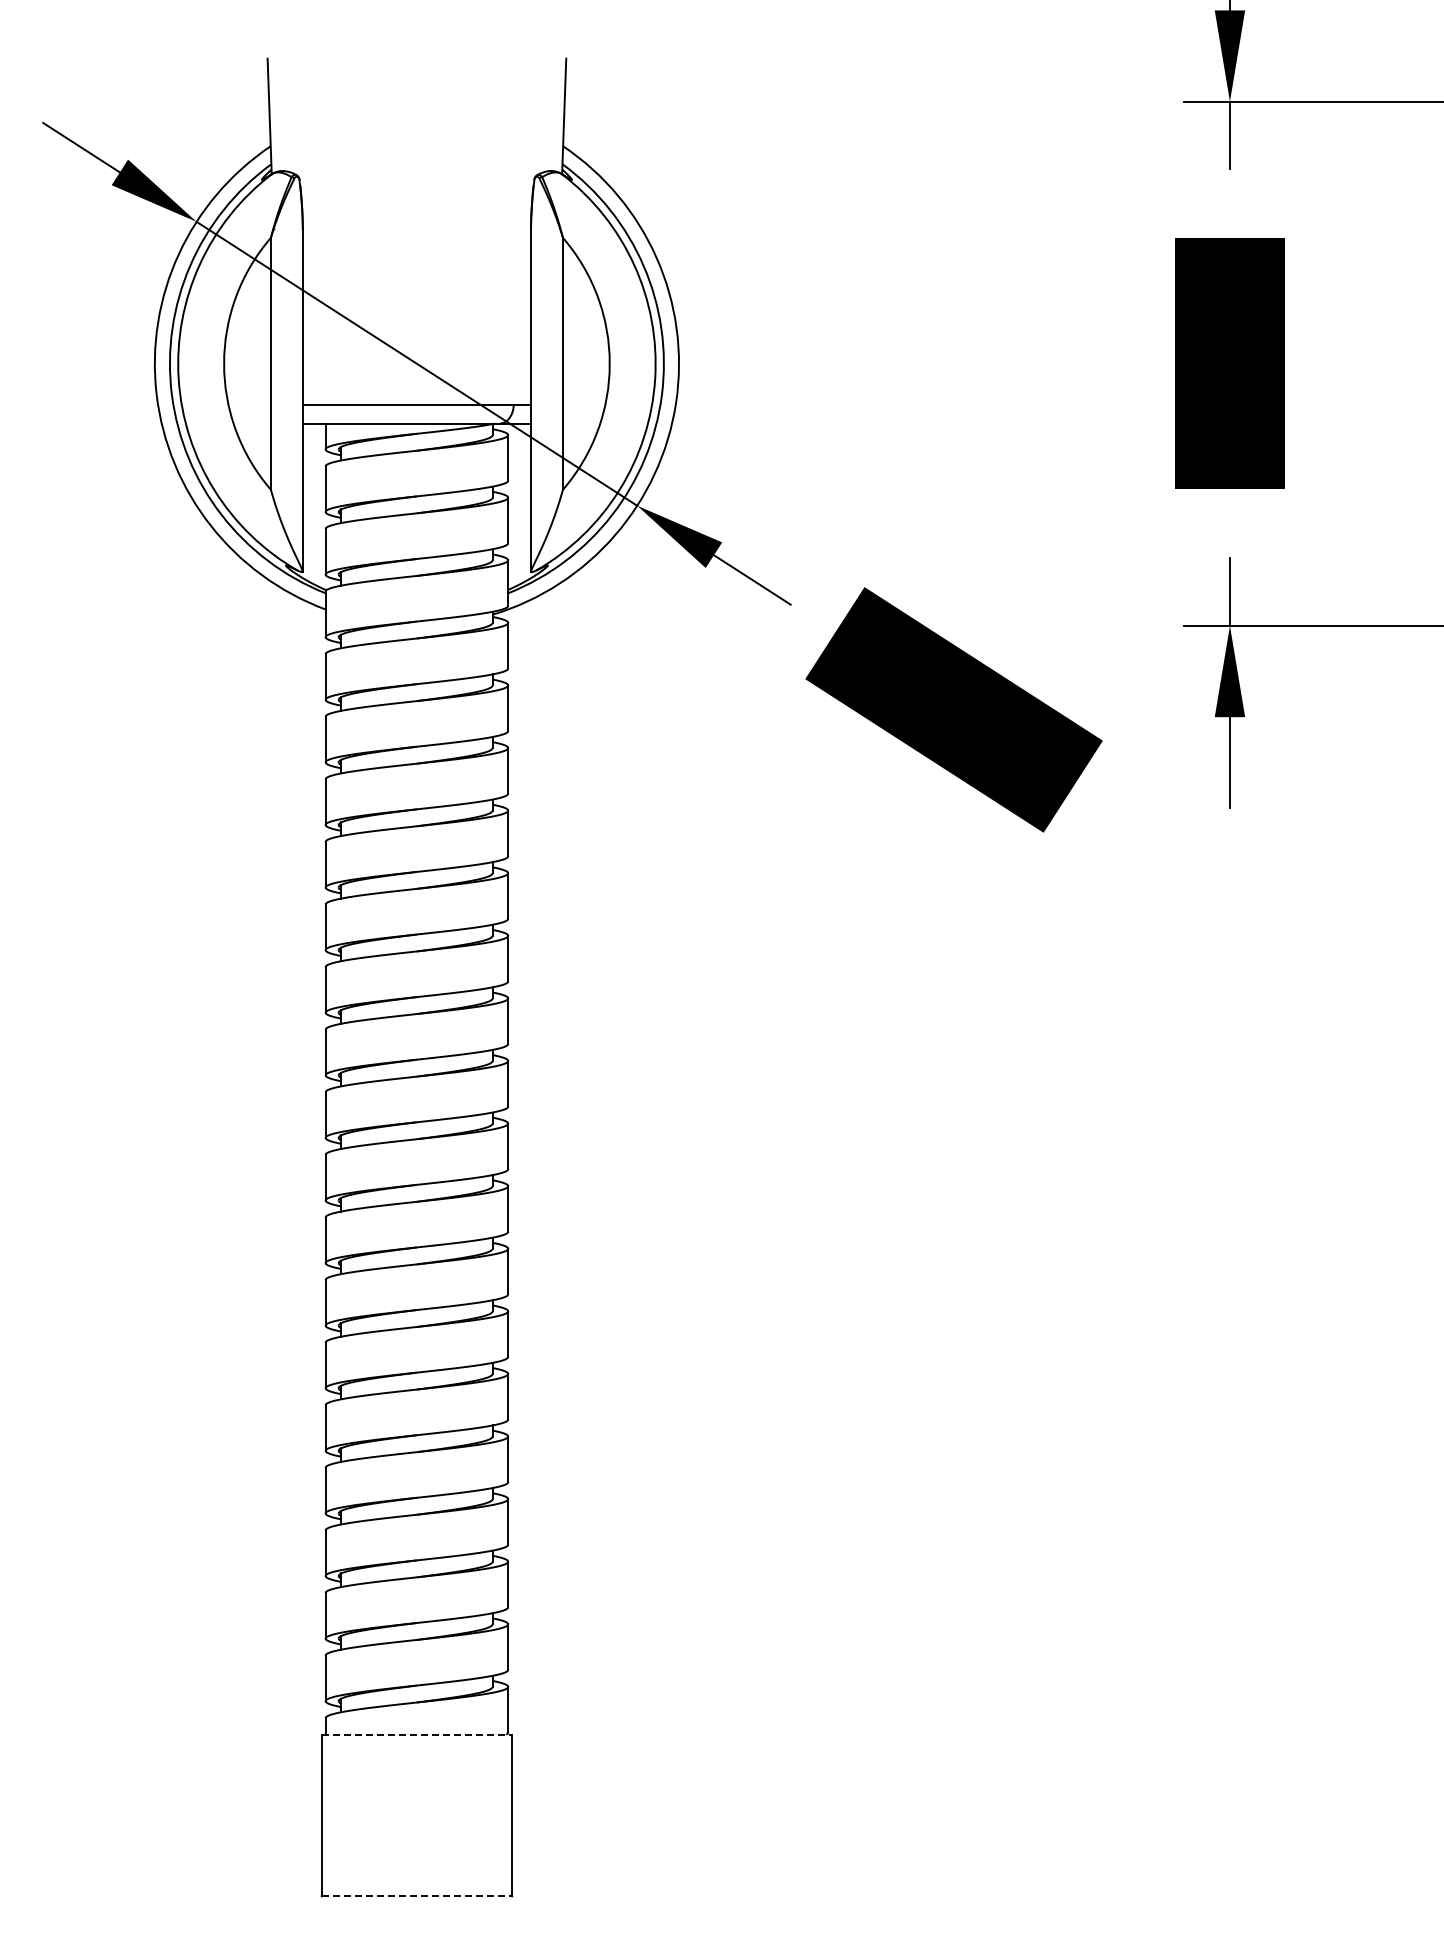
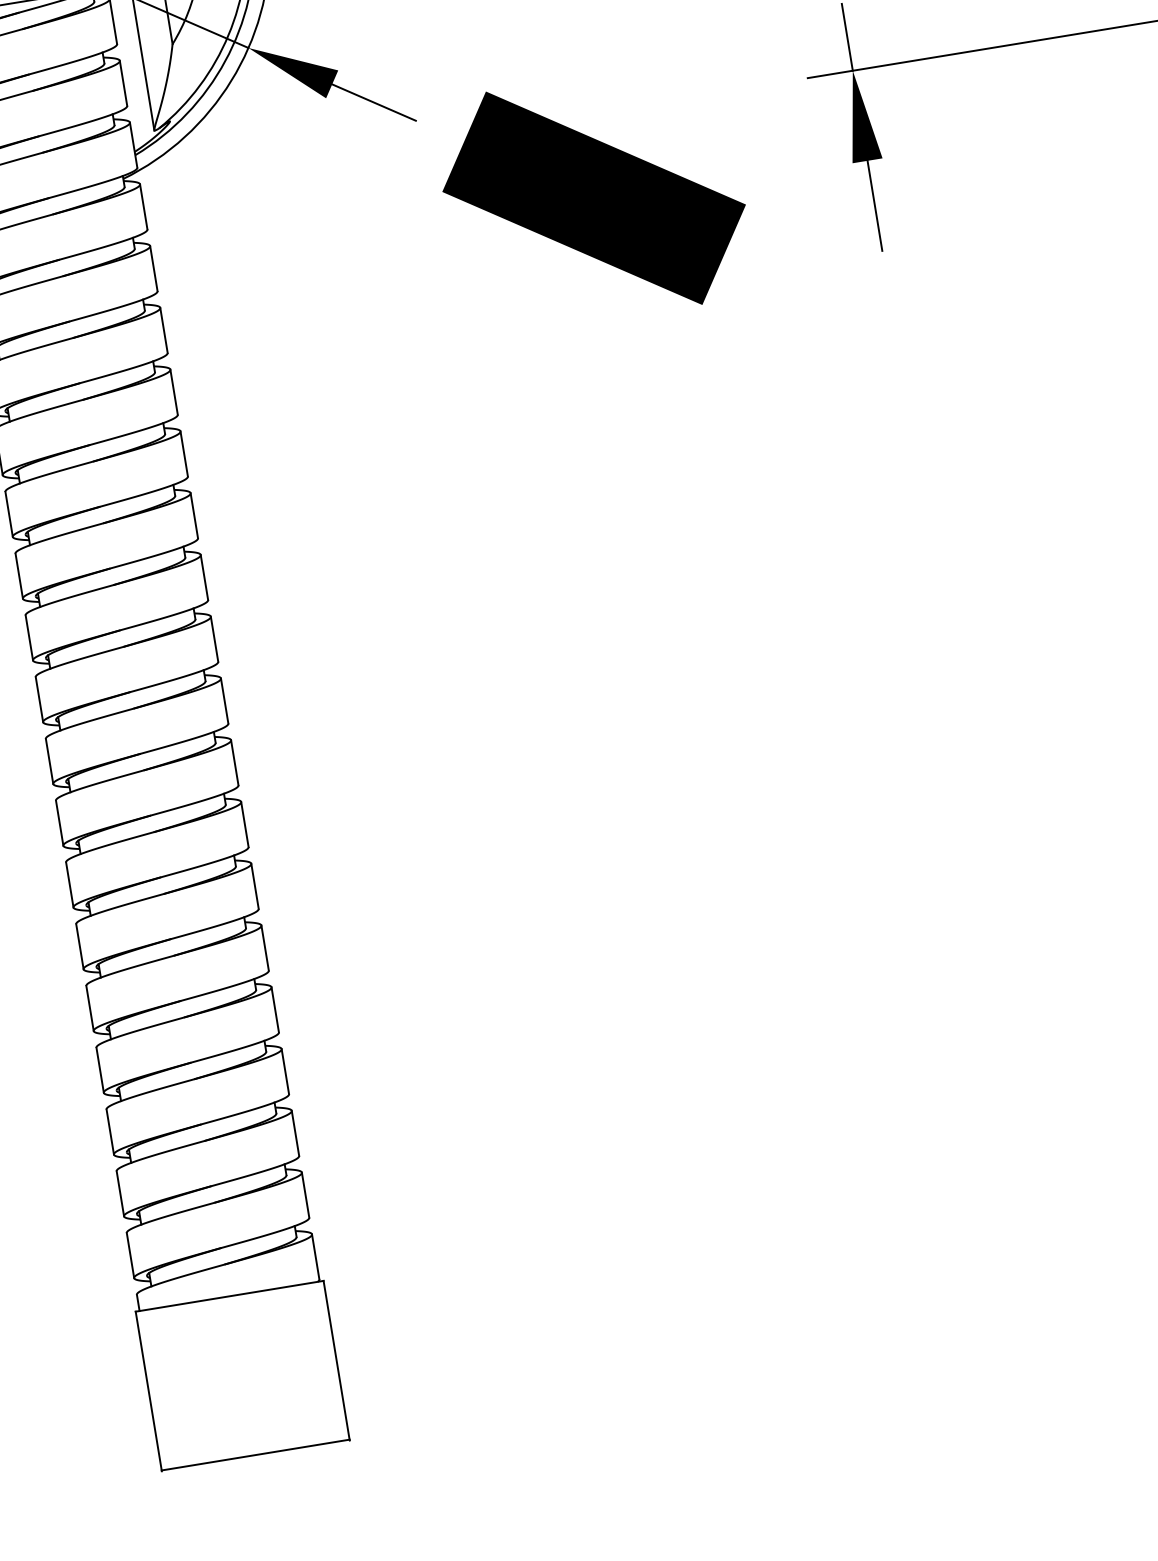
line: (417, 1734) -> (230, 1296), dashed -> solid
line: (417, 1895) -> (256, 1454), dashed -> solid

